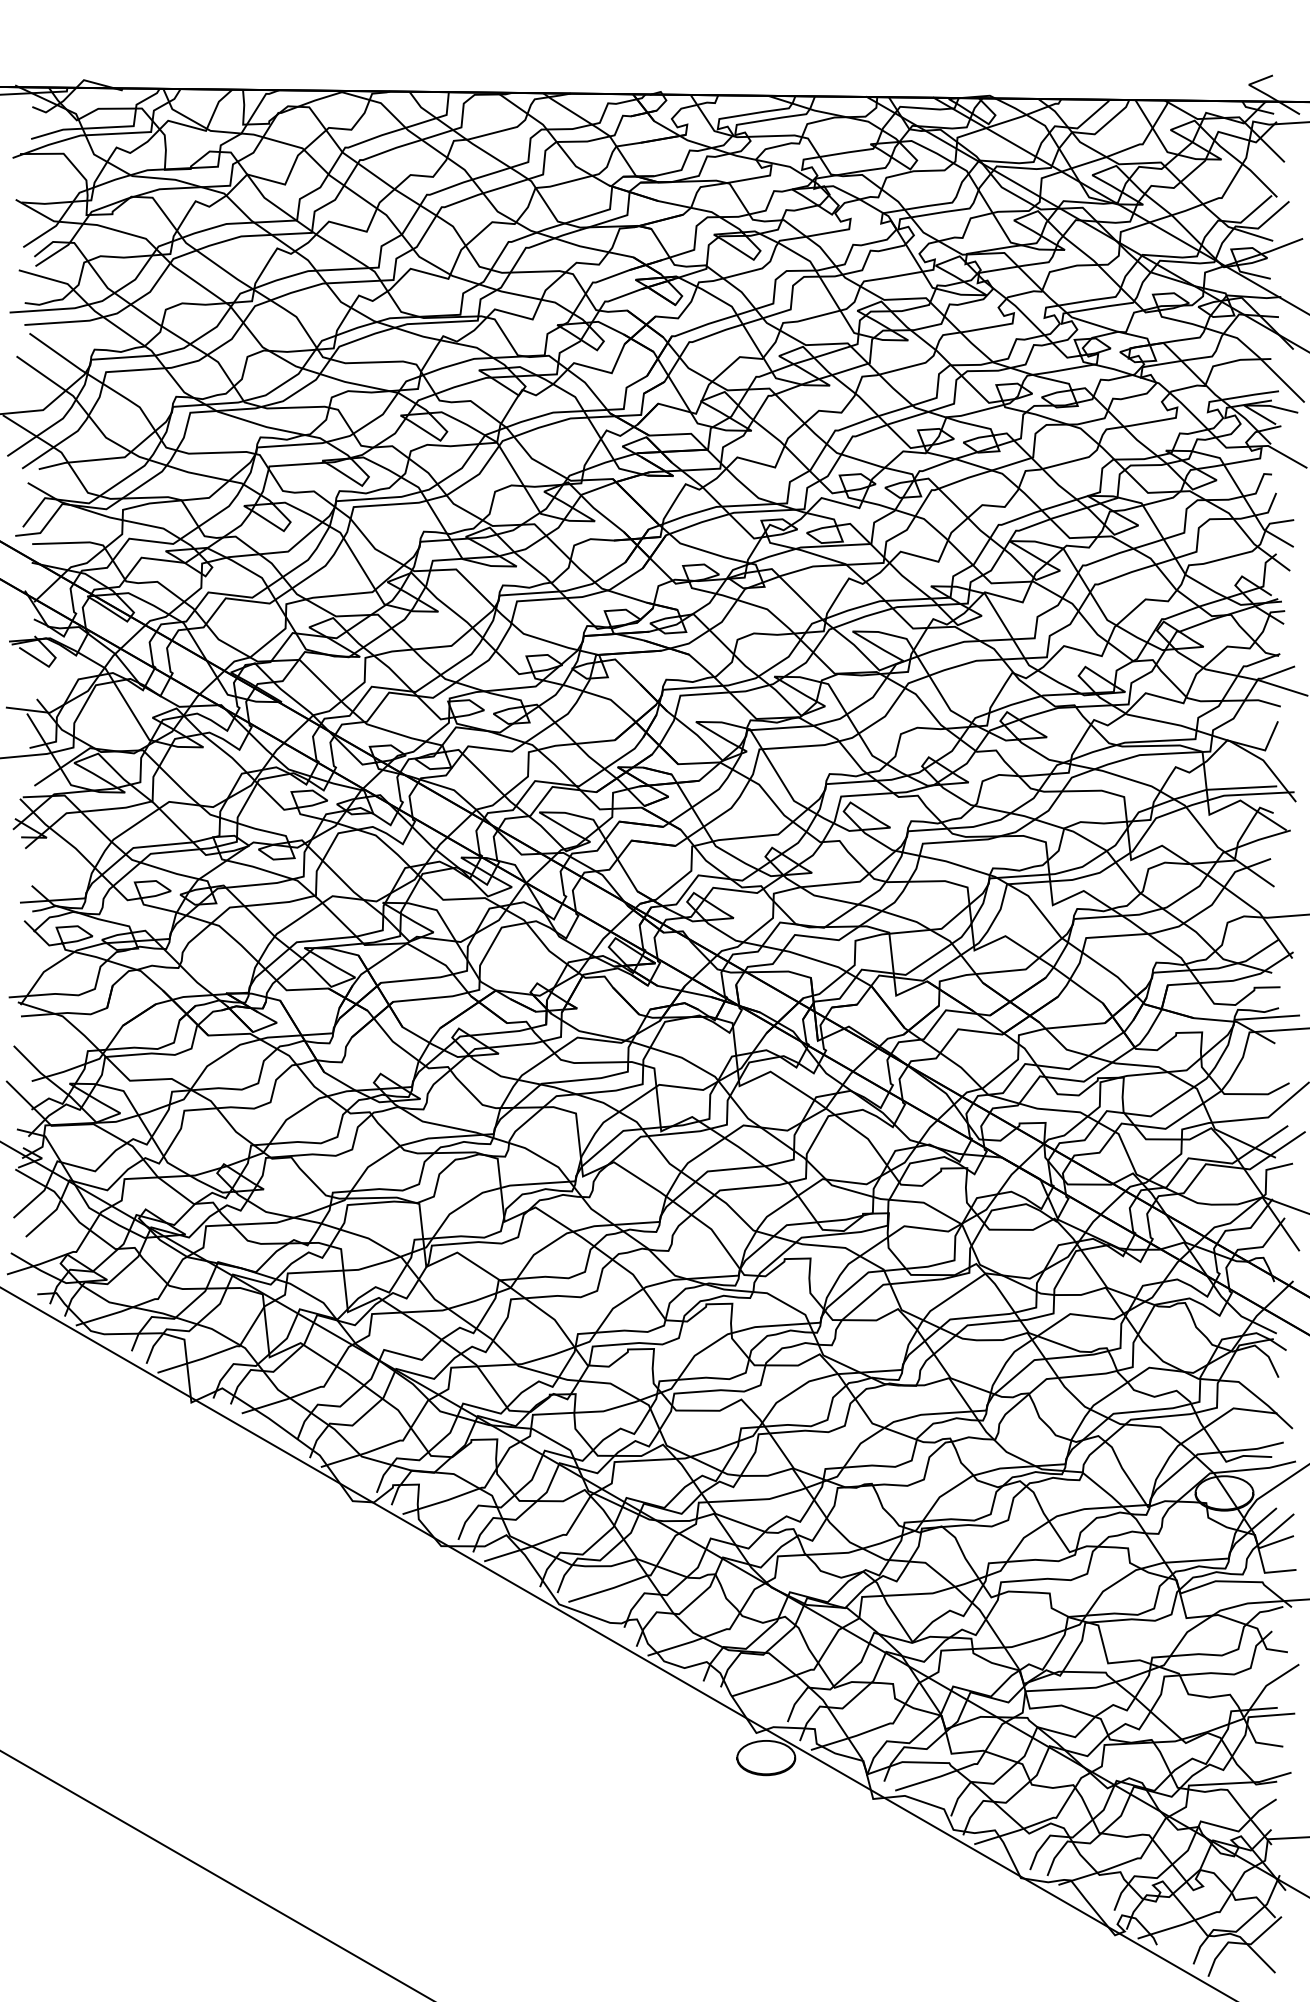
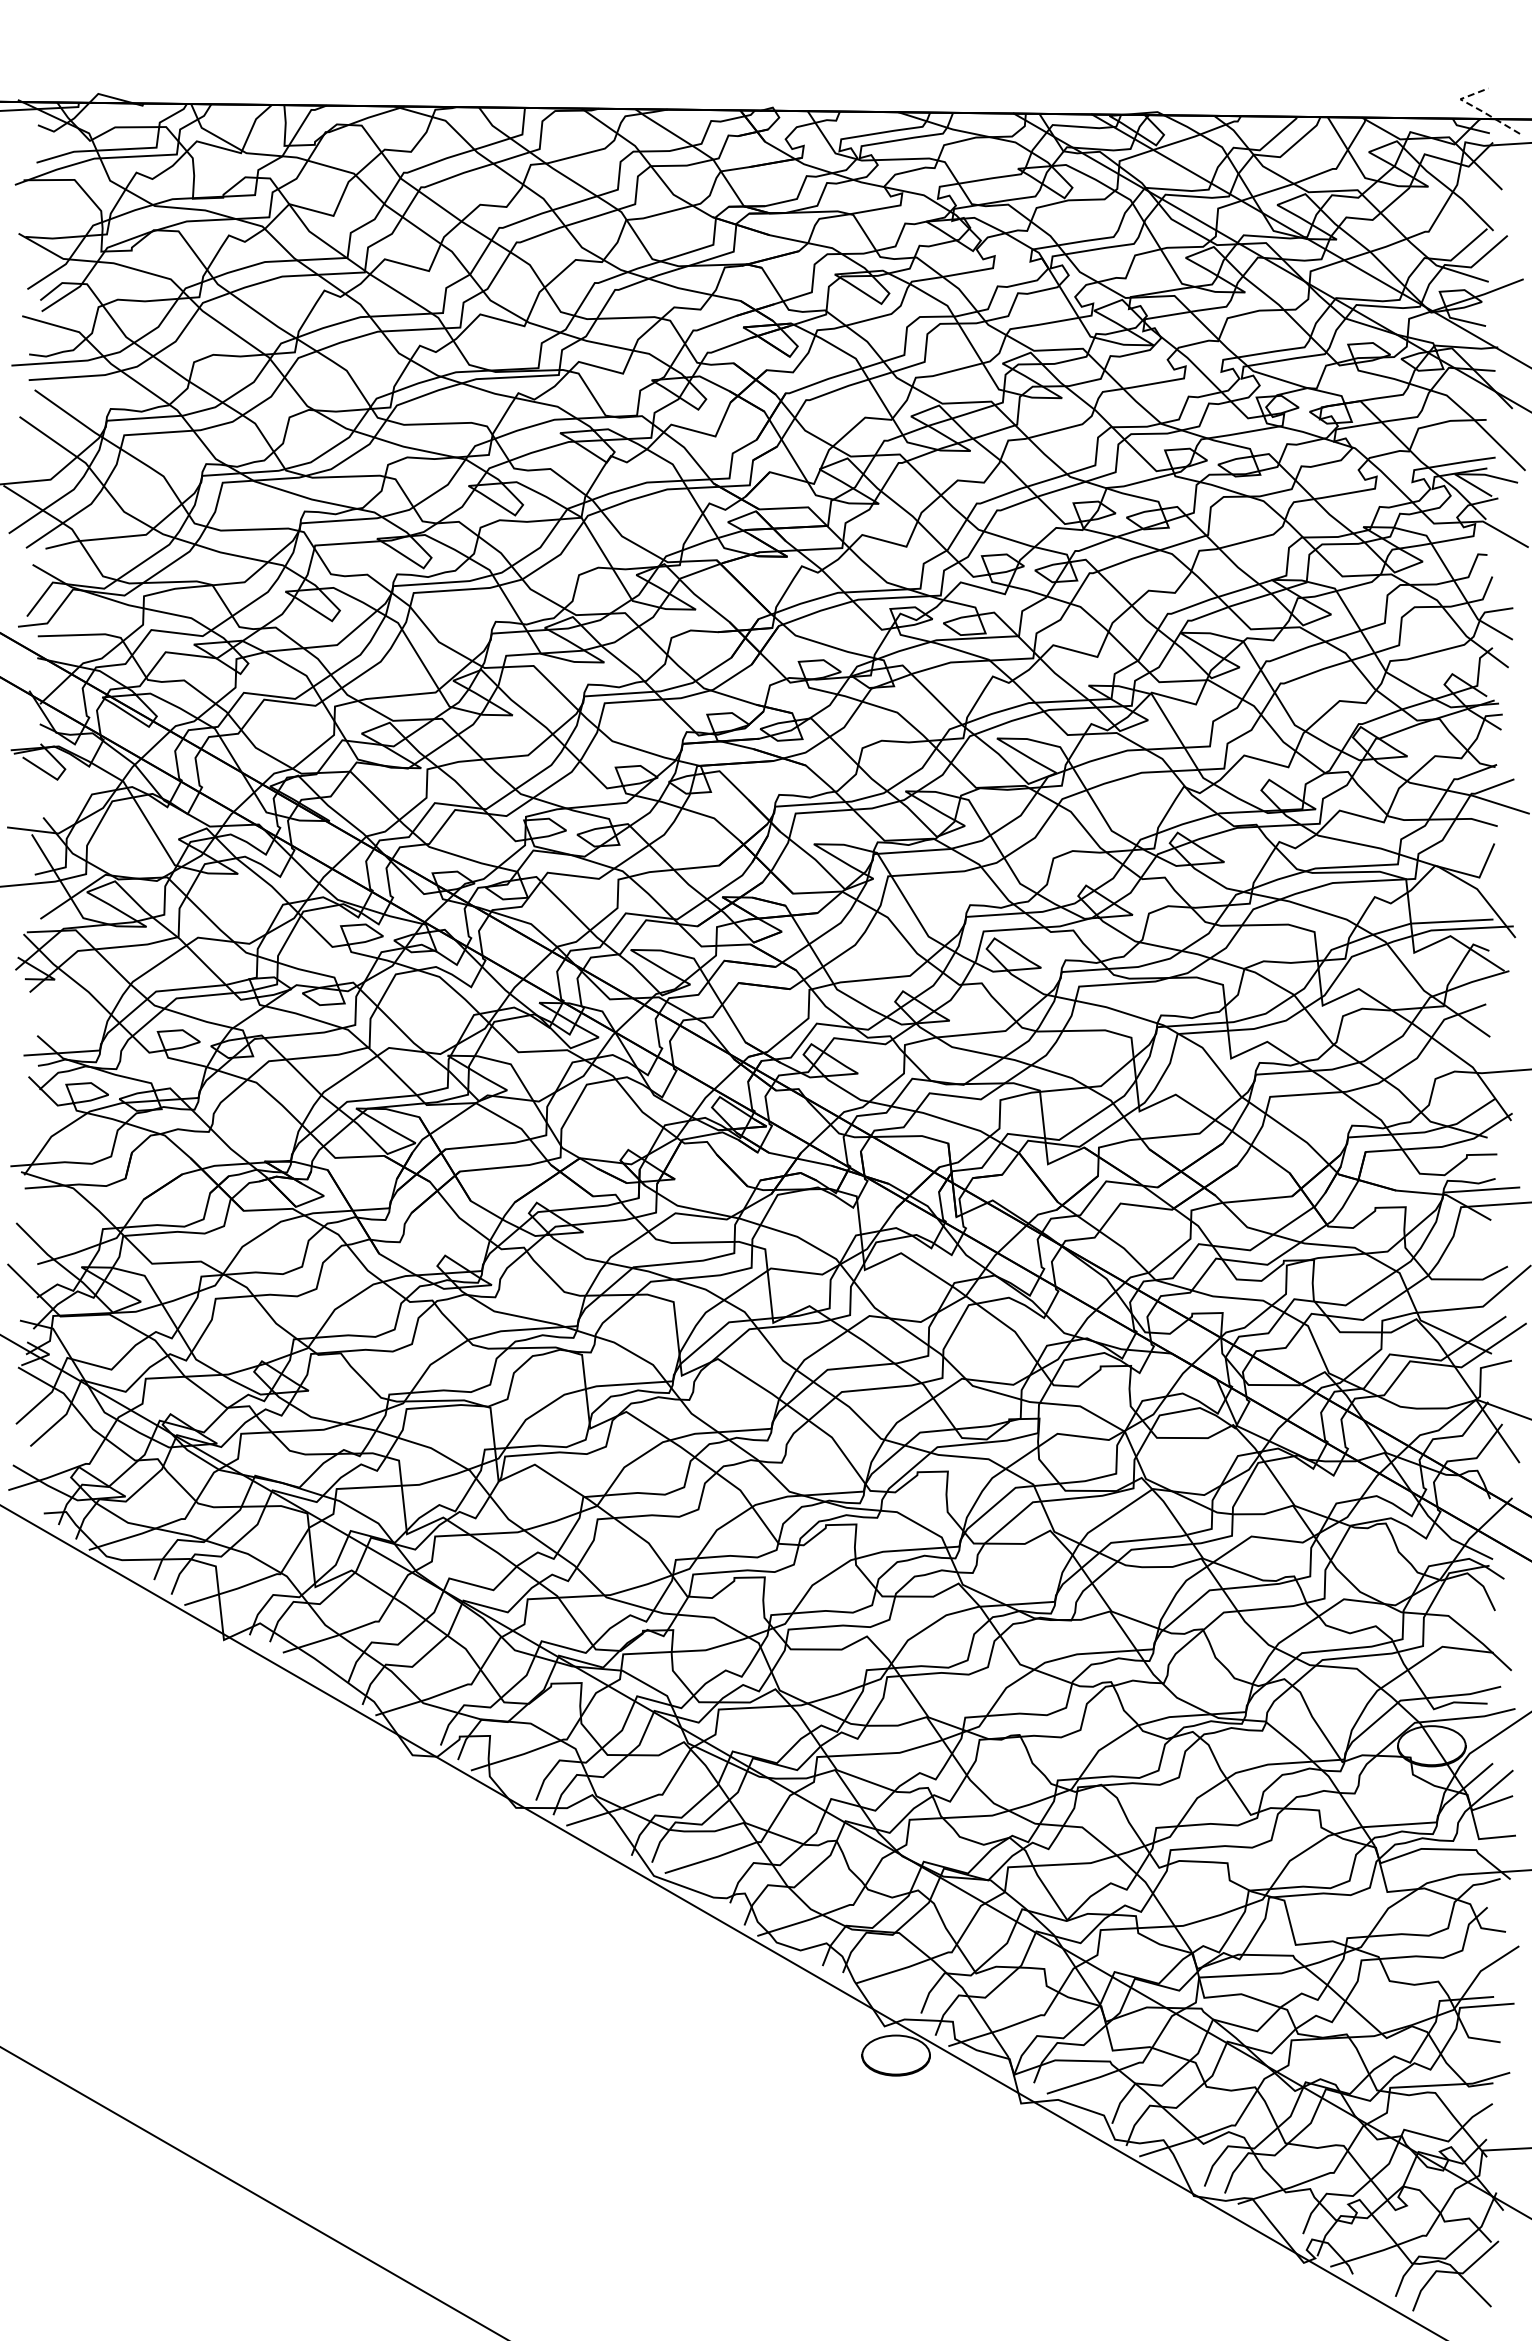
line: (1262, 92) -> (1476, 108), solid -> dashed

